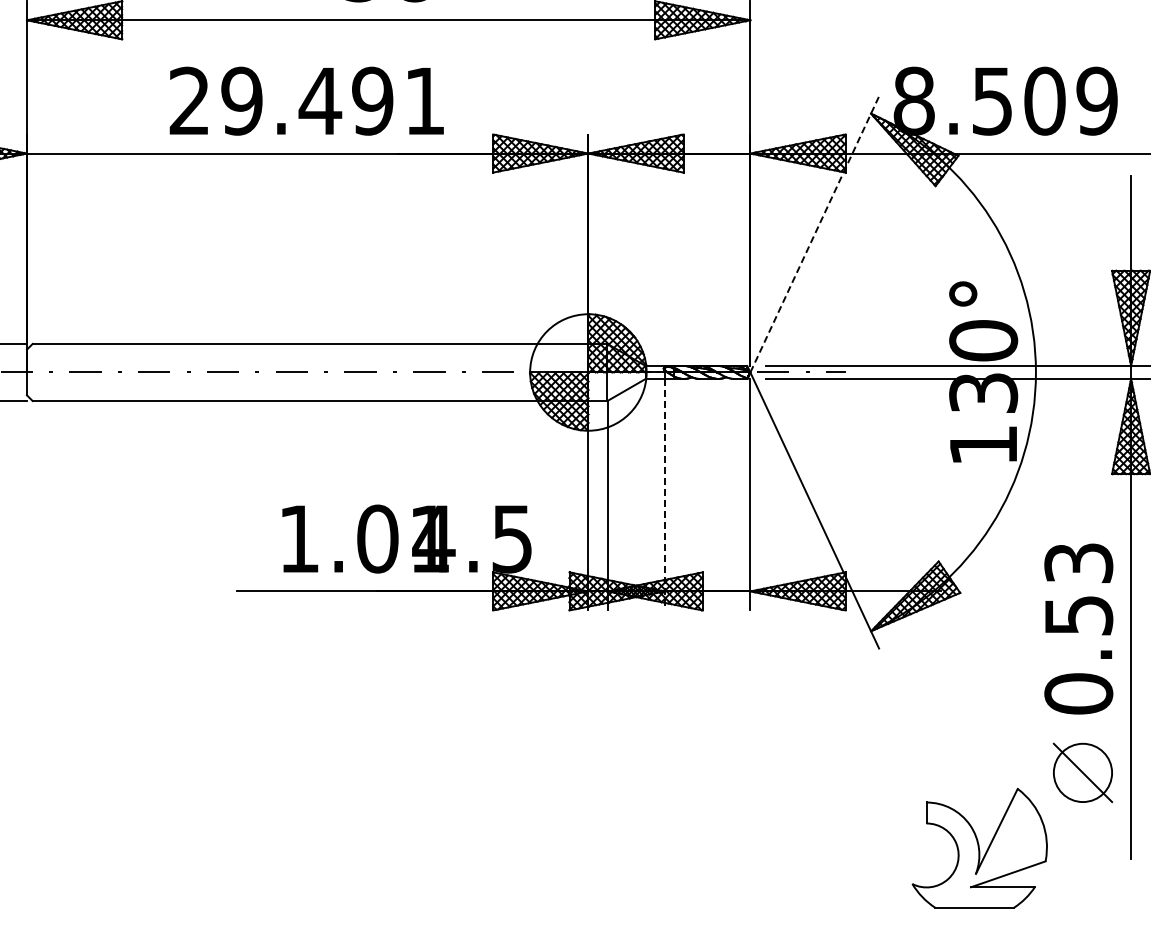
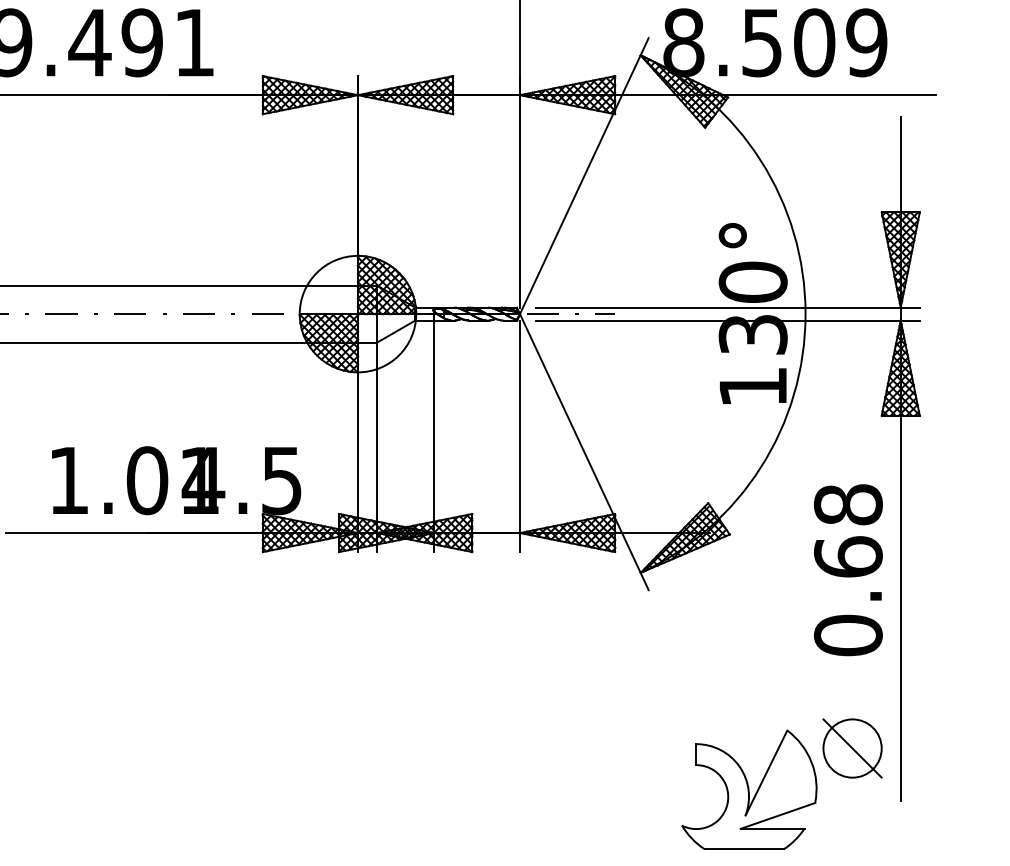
line: (814, 234) -> (584, 176), dashed -> solid
line: (664, 494) -> (434, 436), dashed -> solid
text: (1078, 588) -> (848, 530), 0.53 -> 0.68
part: (1082, 772) -> (852, 748), moved

